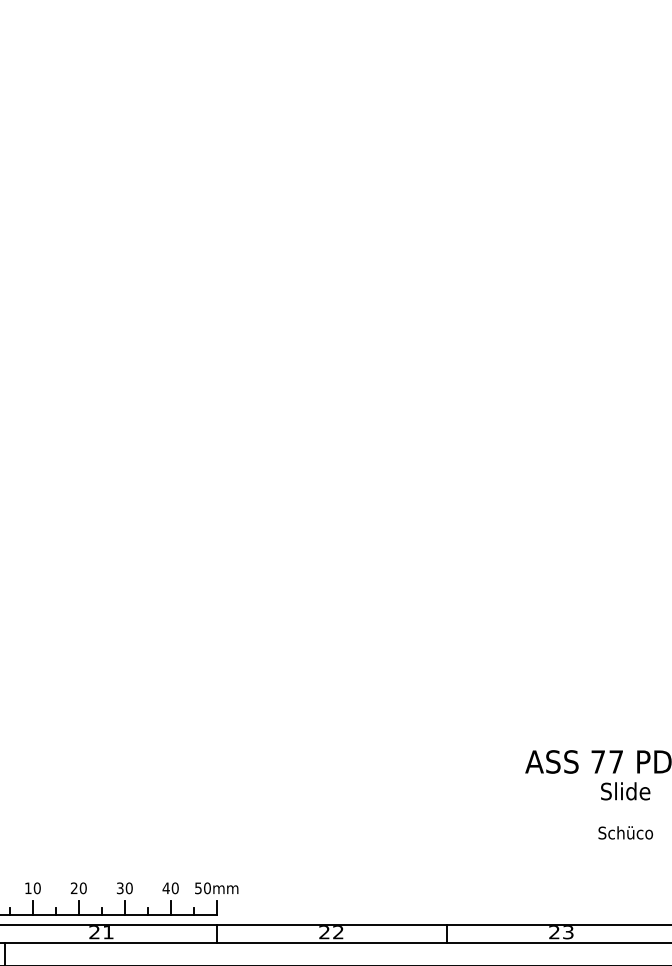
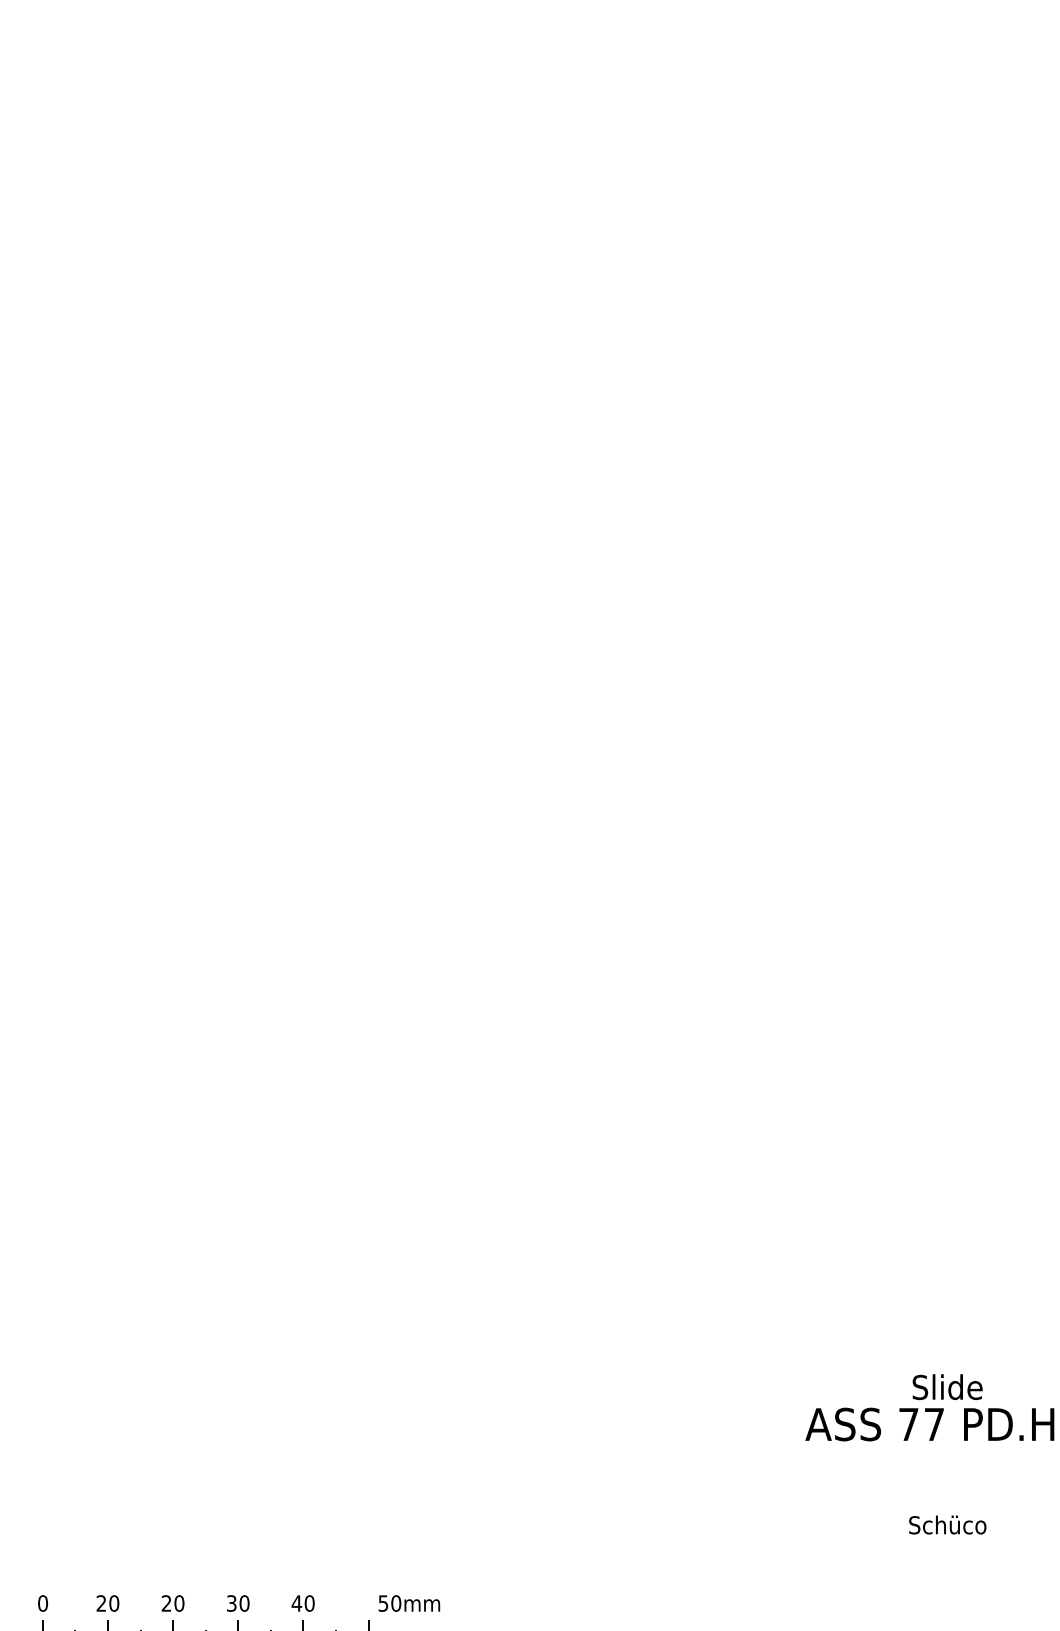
text: (625, 791) -> (947, 1387), moved
text: (28, 888) -> (101, 1603), 10 -> 20
text: (216, 888) -> (409, 1603), moved

